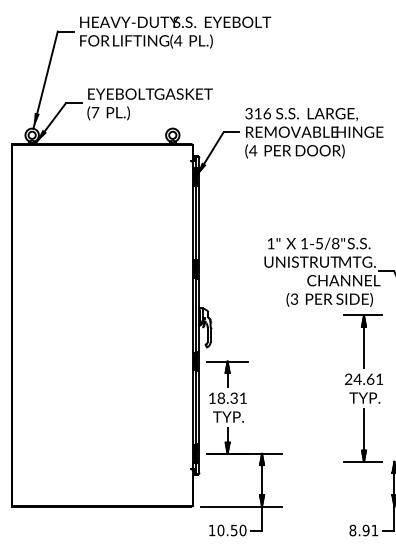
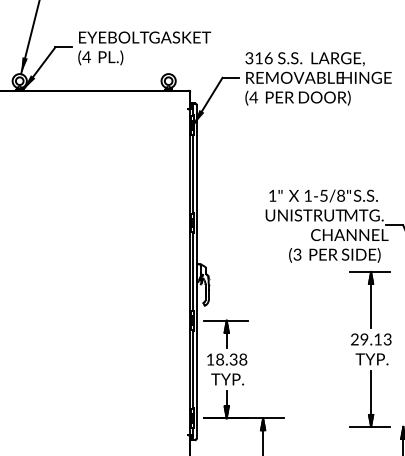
text: (95, 112) -> (86, 57), (7 -> (4
text: (368, 378) -> (375, 338), 24.61 -> 29.13
text: (242, 397) -> (242, 358), 18.31 -> 18.38

